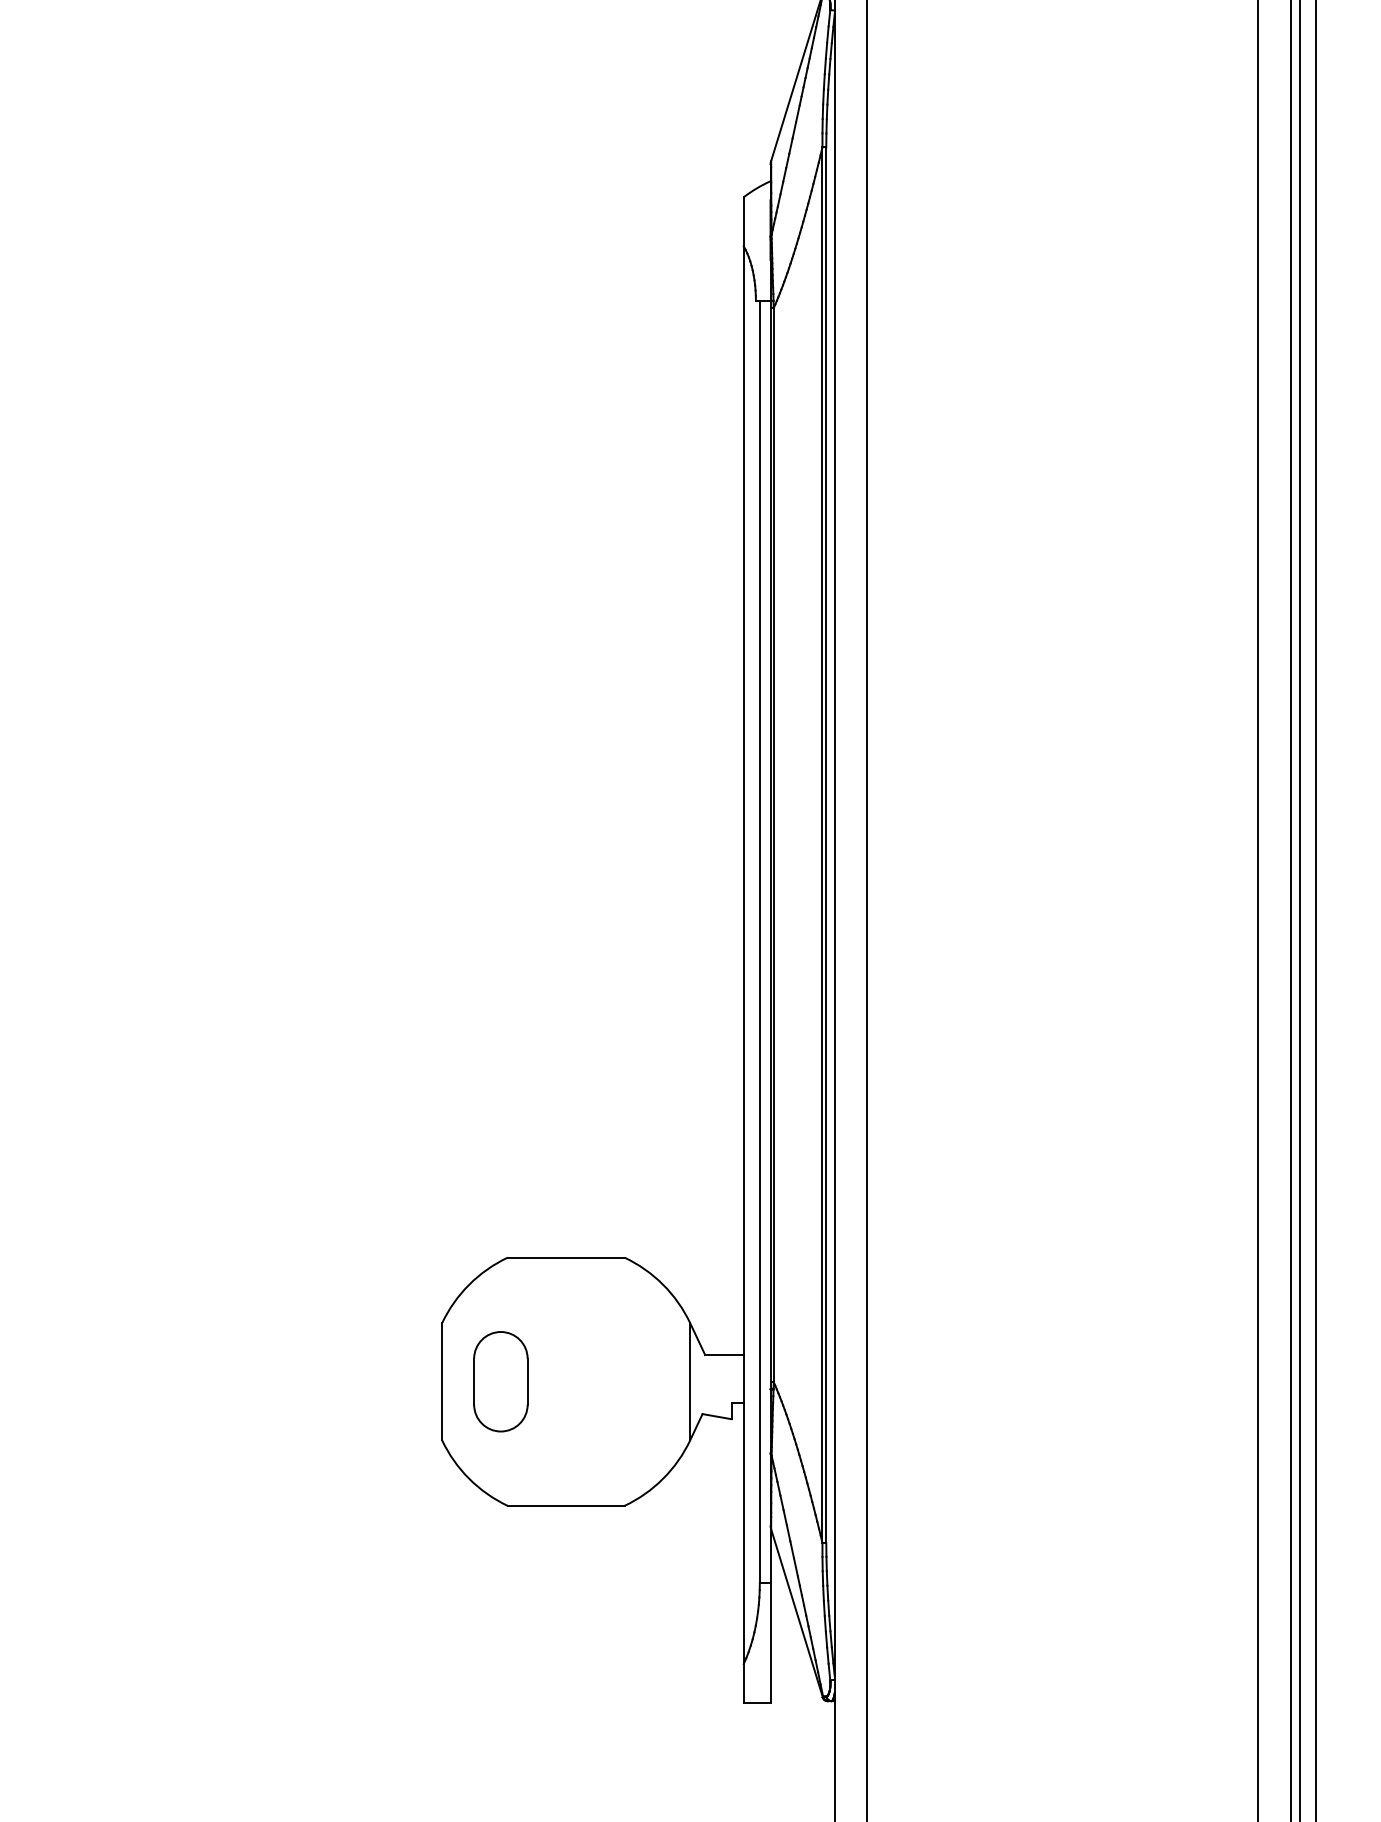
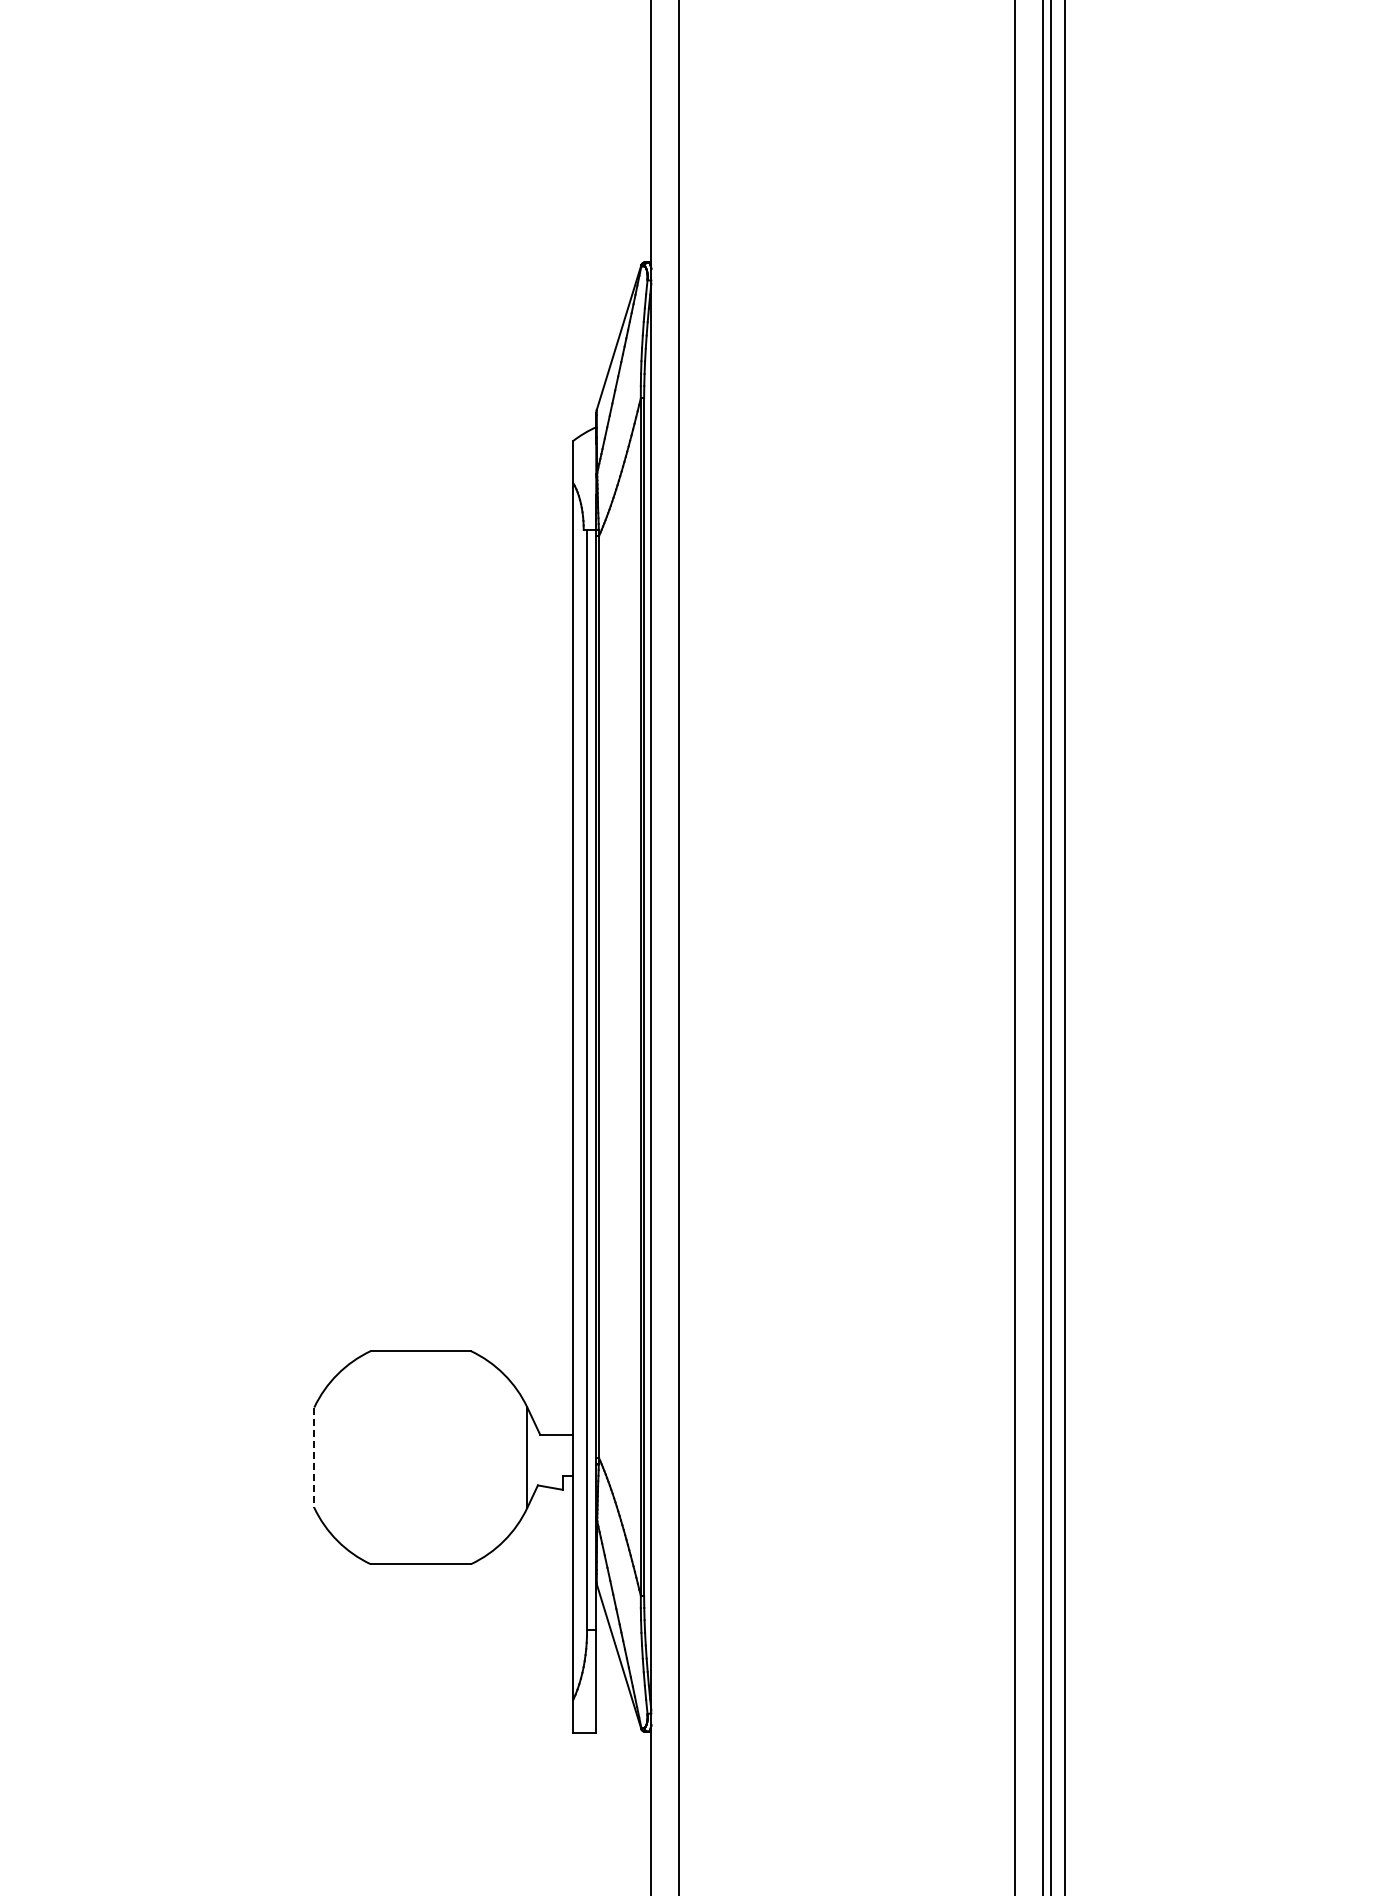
part: (500, 1381) -> (364, 1457), removed
line: (442, 1382) -> (314, 1458), solid -> dashed

